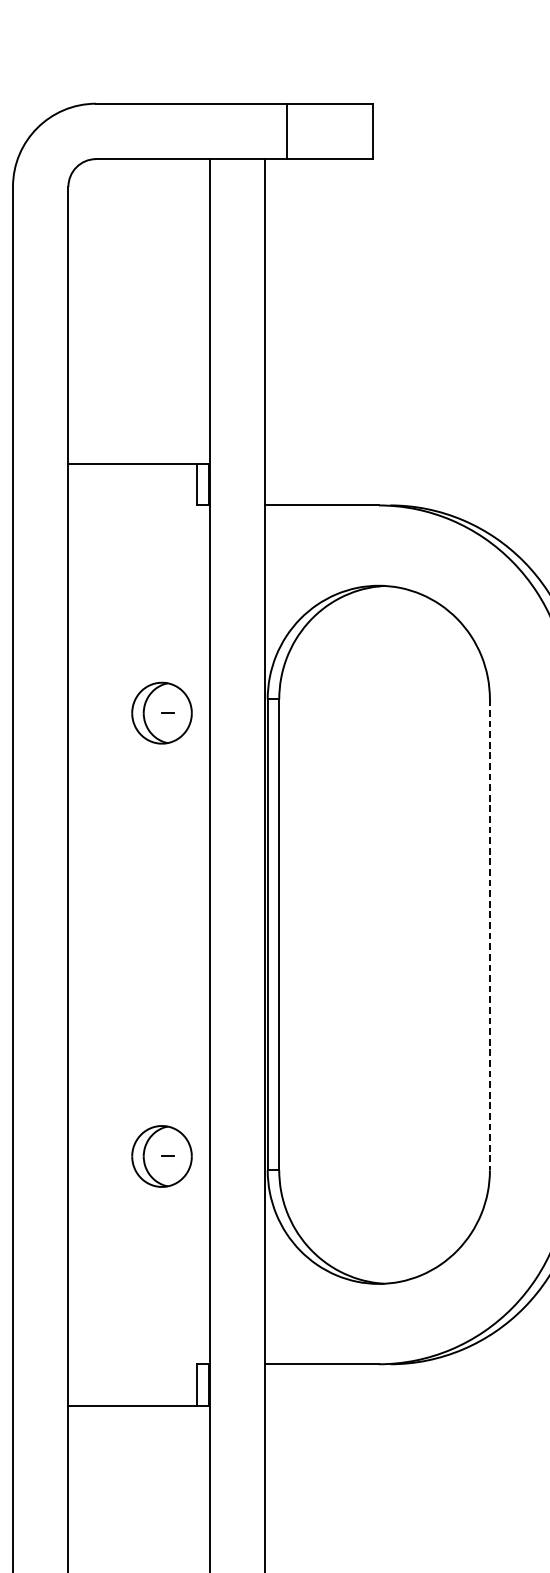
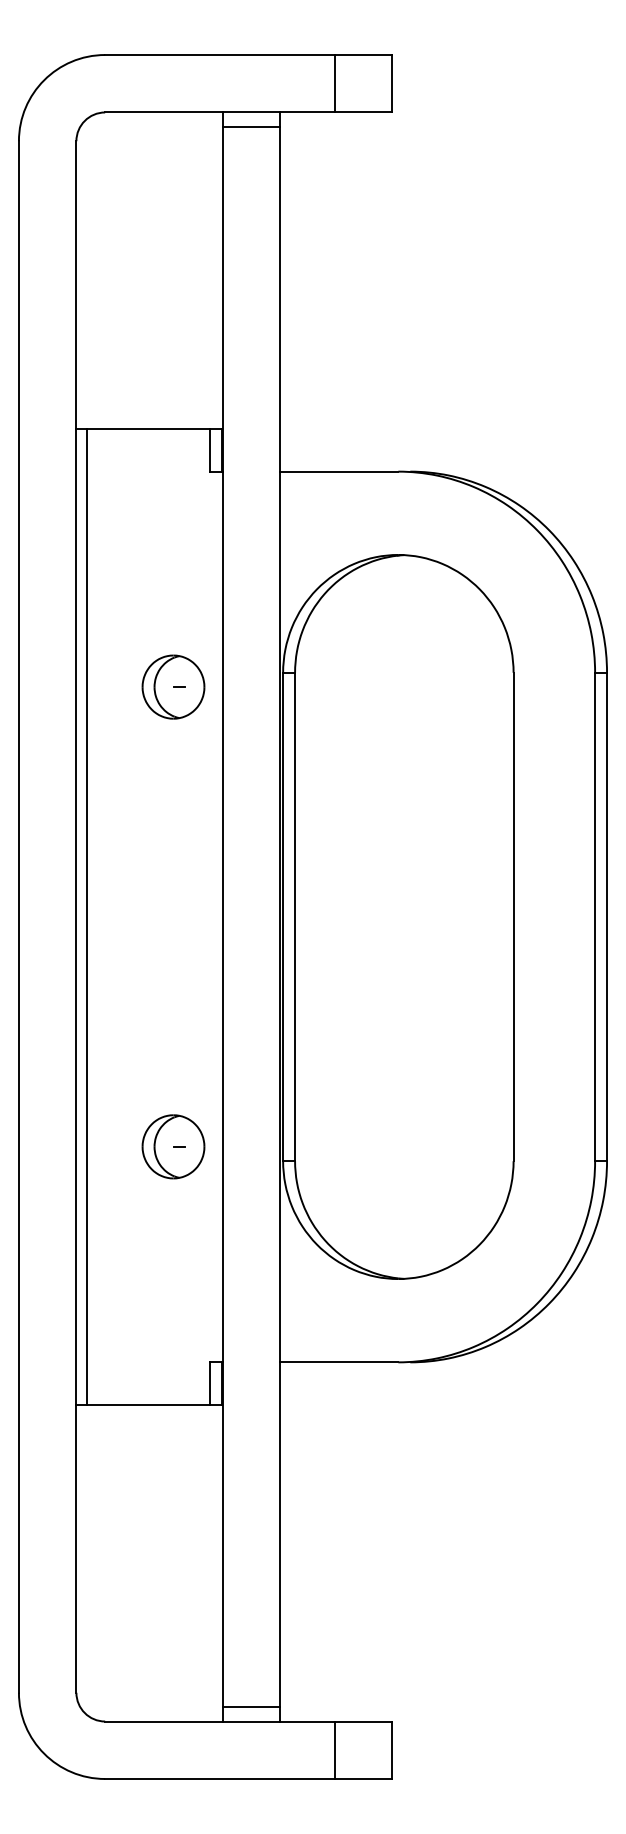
line: (287, 131) -> (335, 83), moved
line: (237, 172) -> (251, 126), added
line: (79, 934) -> (87, 916), added
line: (489, 935) -> (513, 917), dashed -> solid

